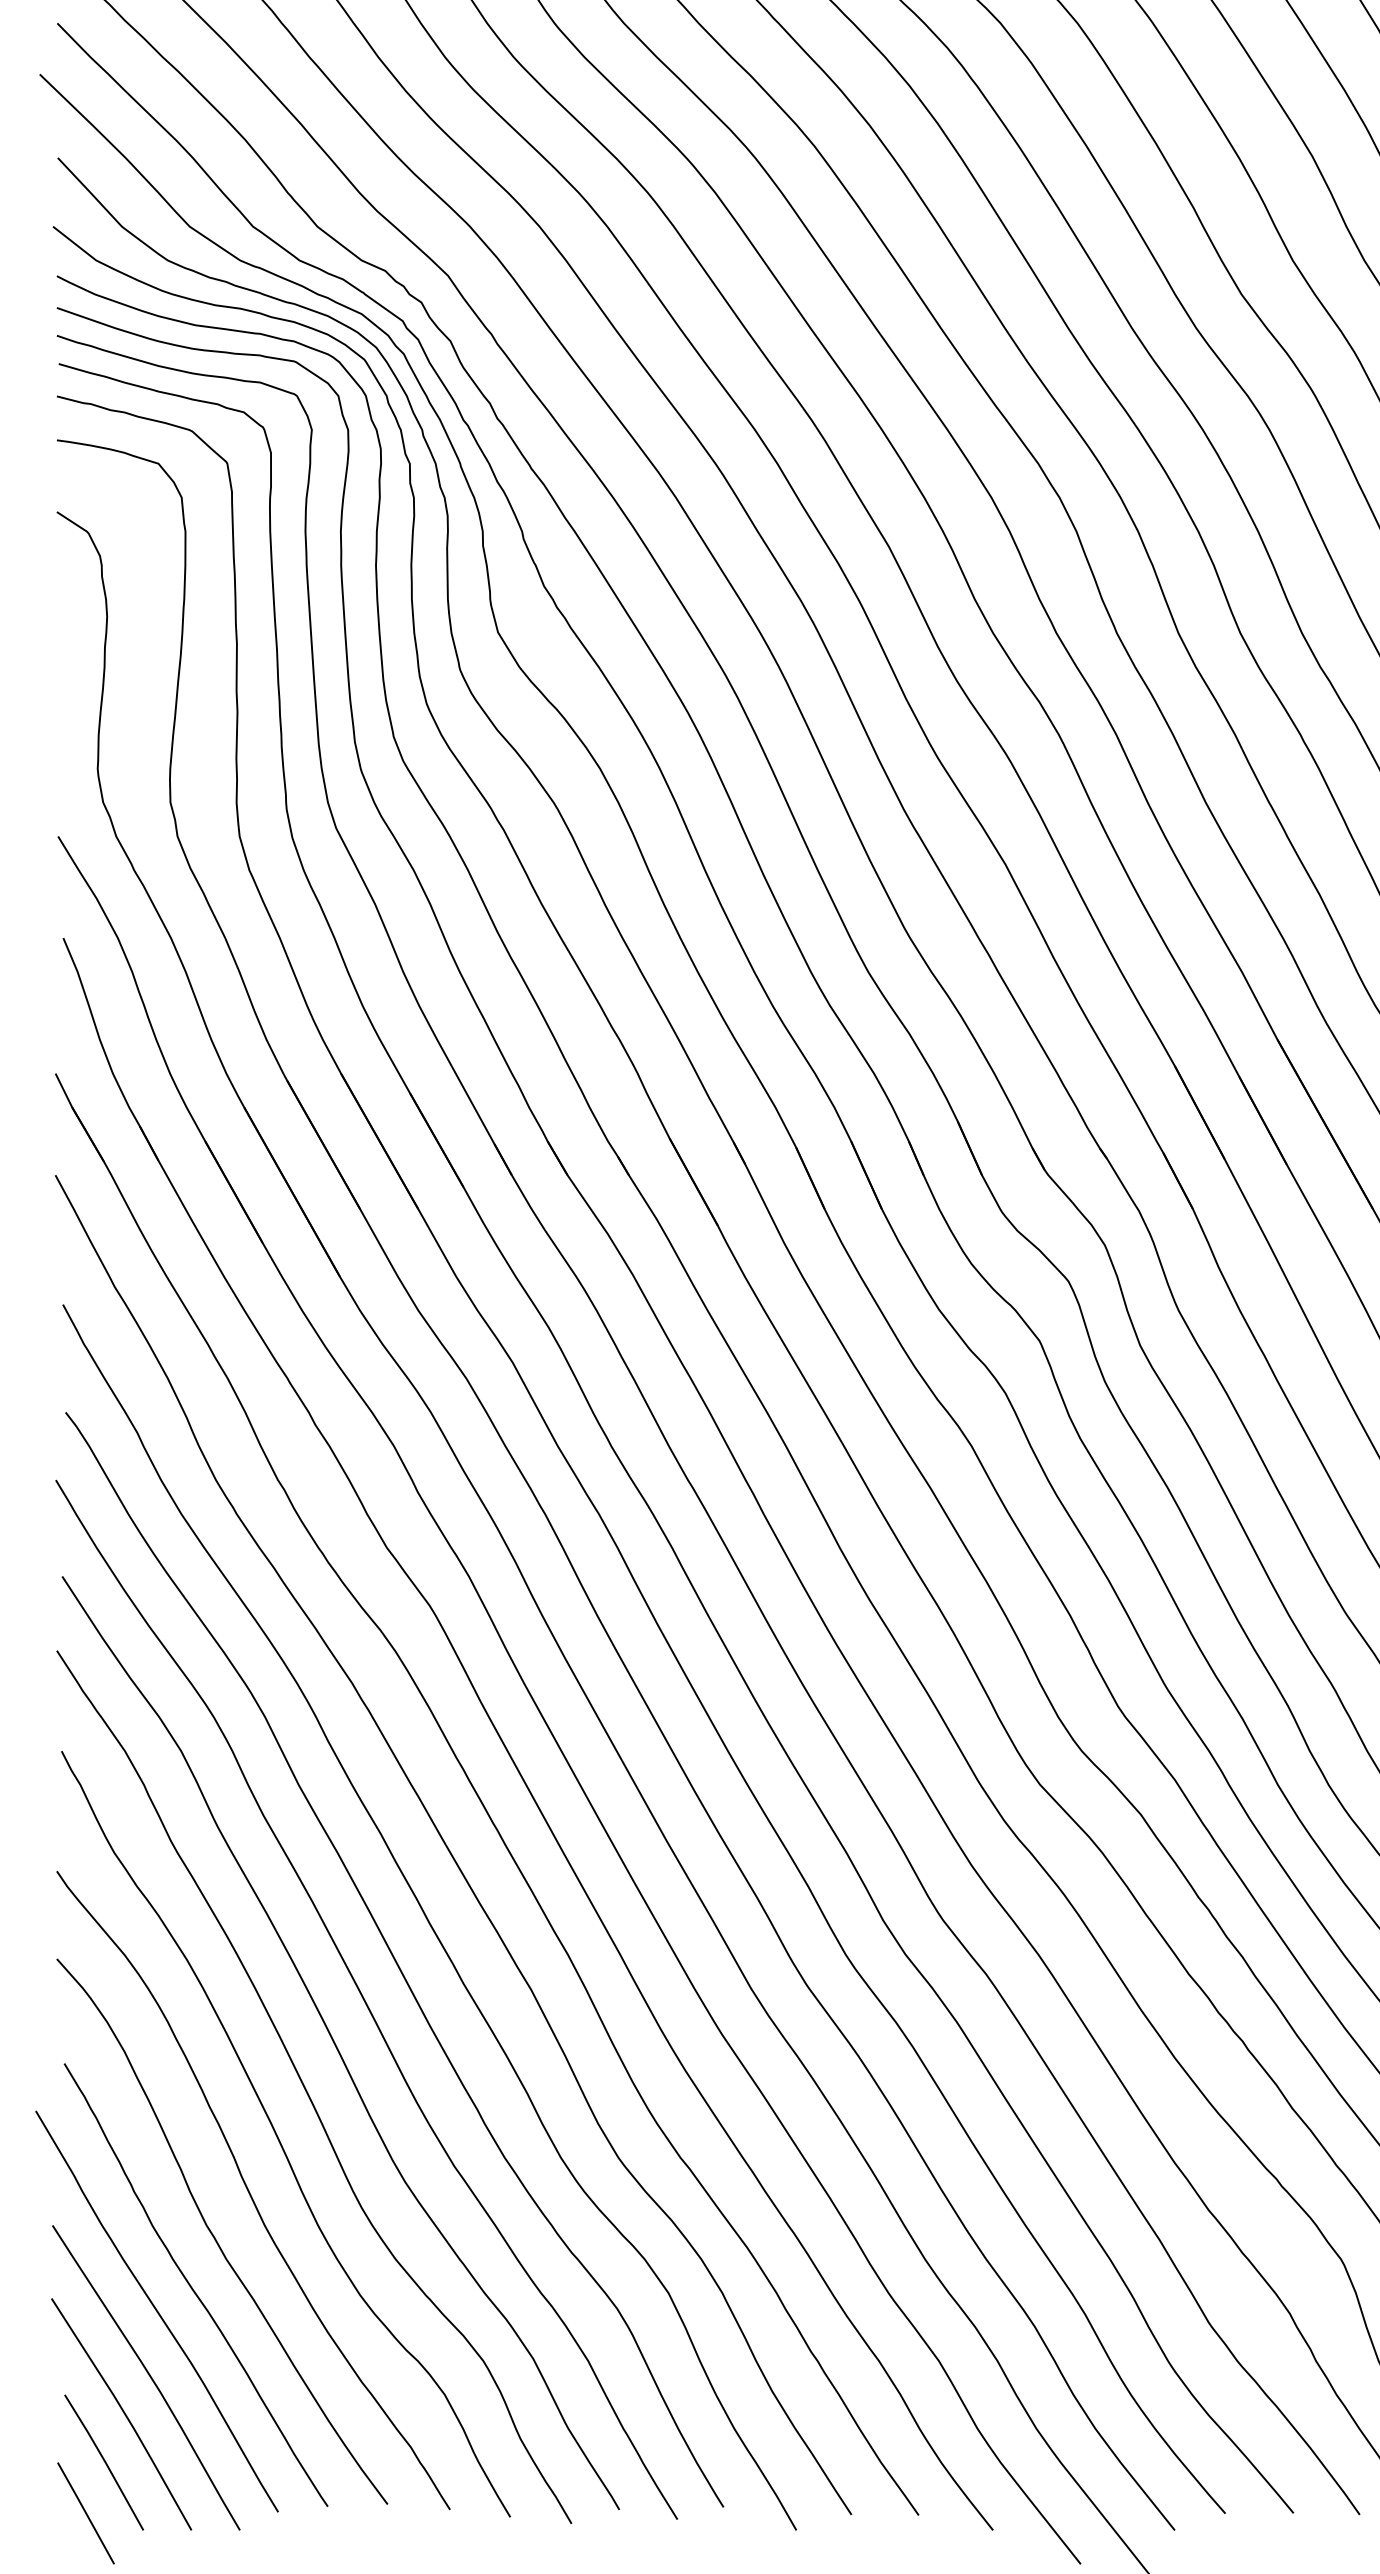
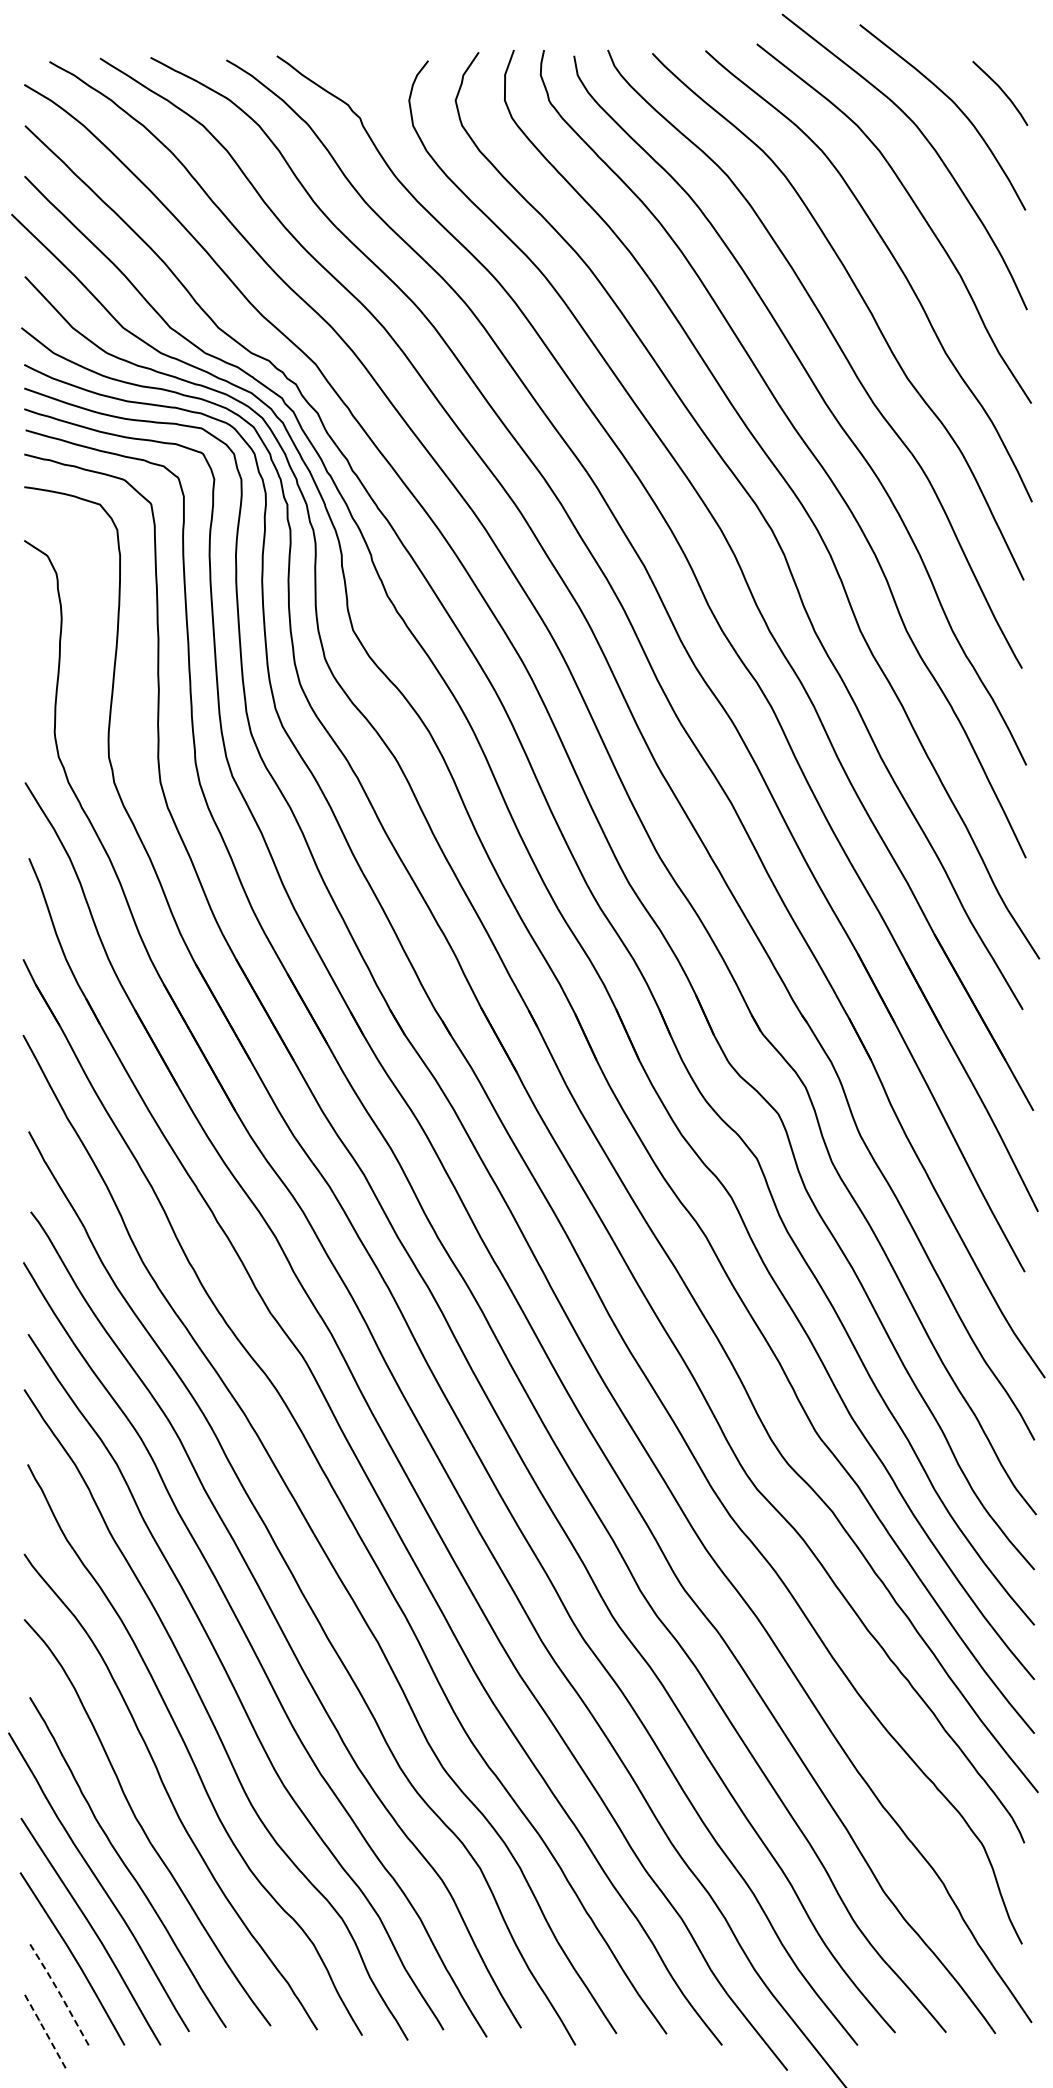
line: (105, 2462) -> (60, 1994), solid -> dashed
line: (85, 2513) -> (45, 2032), solid -> dashed

